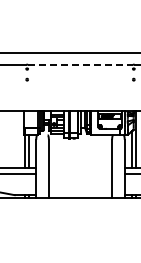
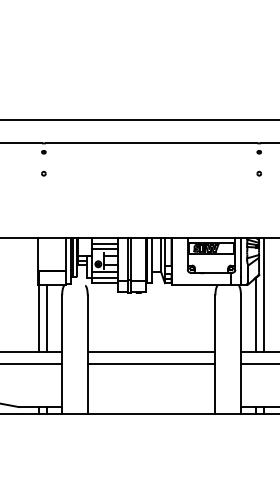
line: (80, 64) -> (151, 143), dashed -> solid
line: (80, 167) -> (151, 351), added
line: (80, 174) -> (151, 365), added

